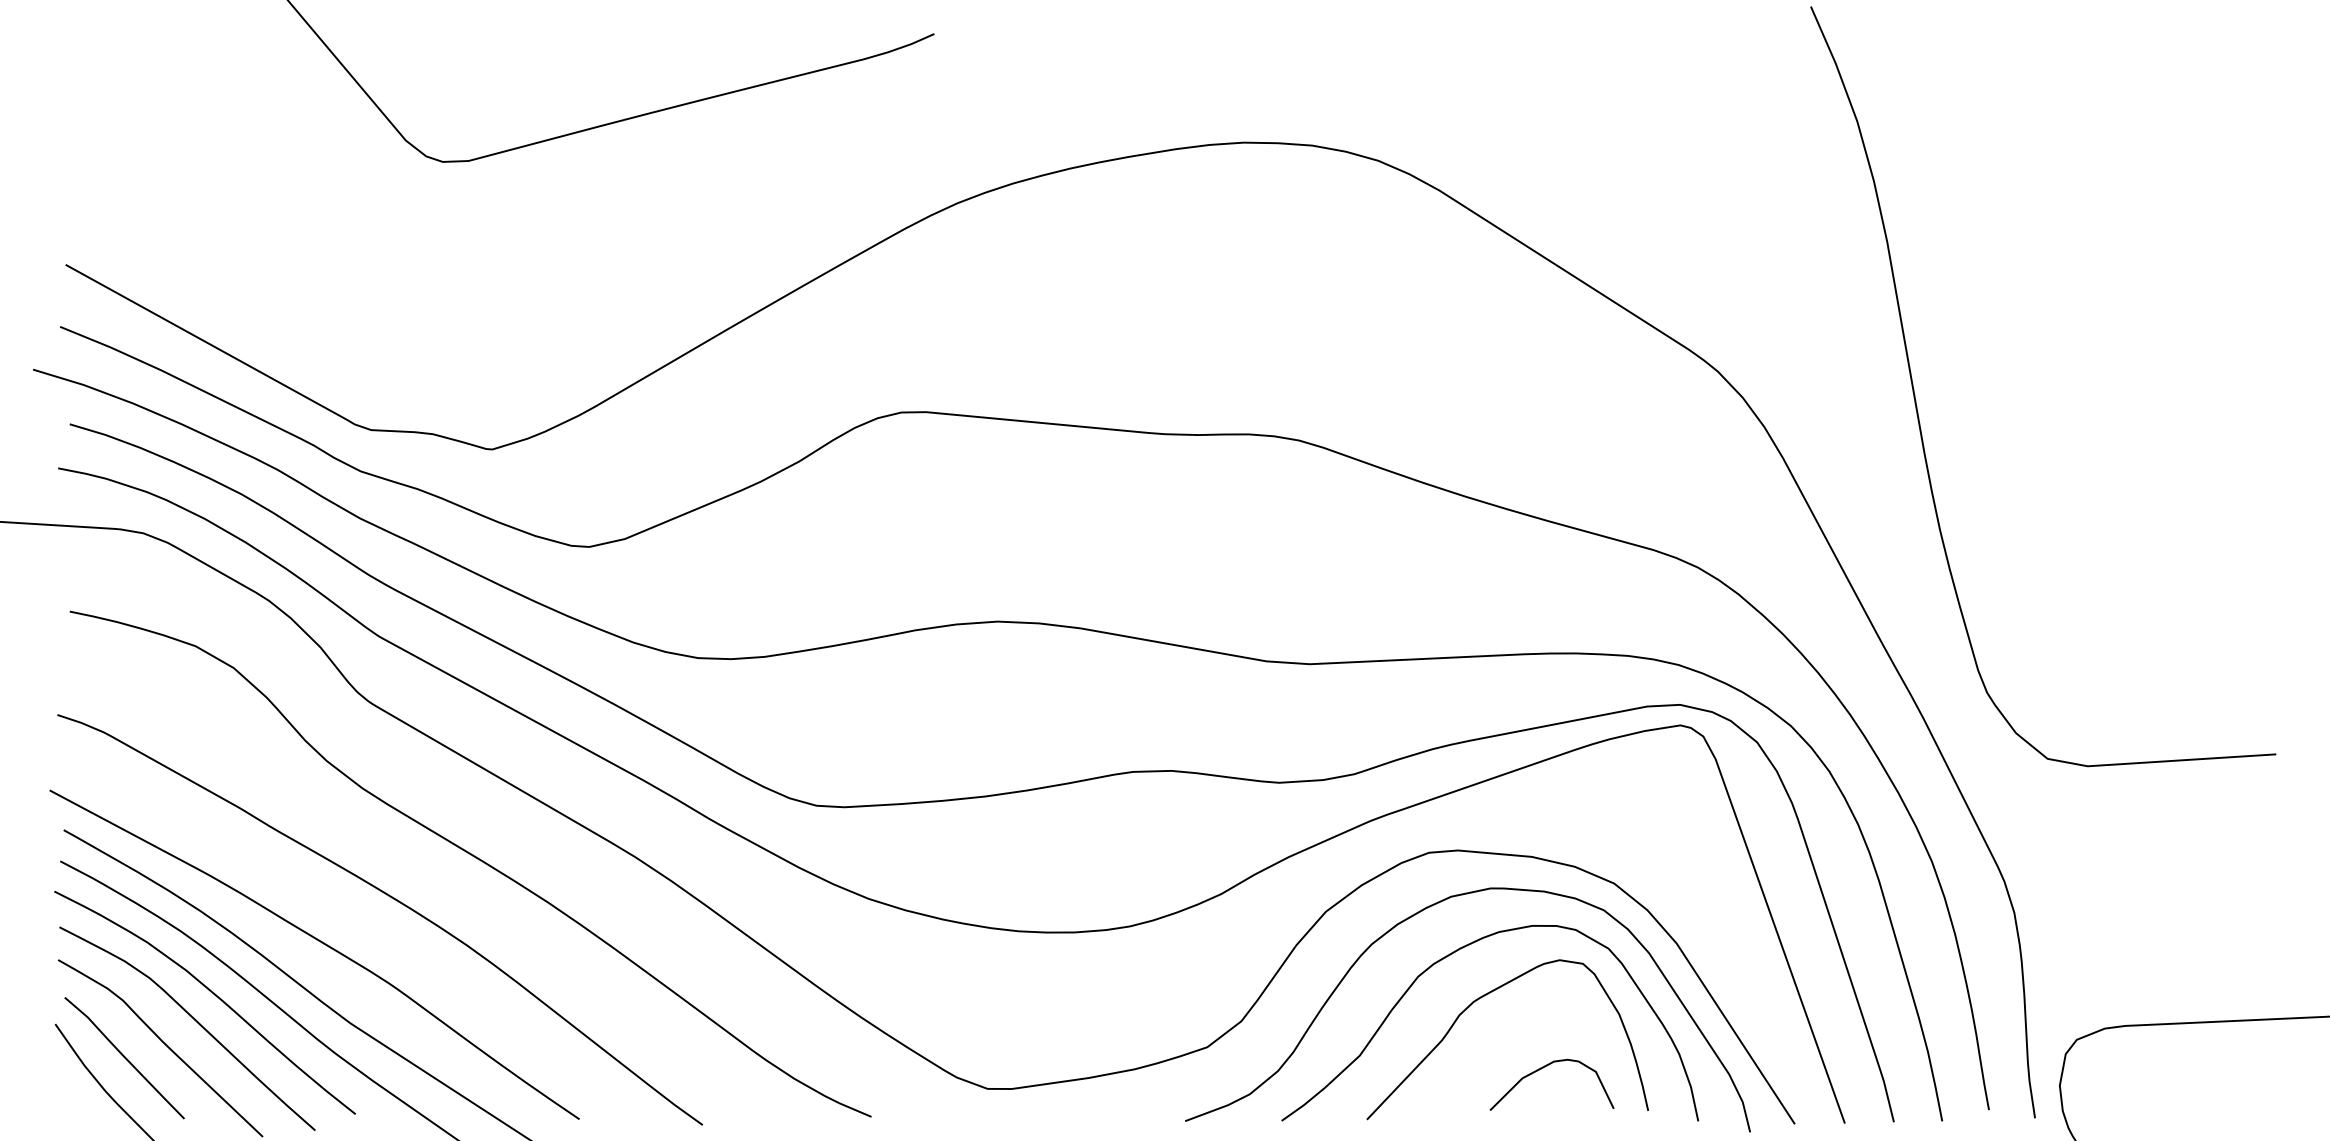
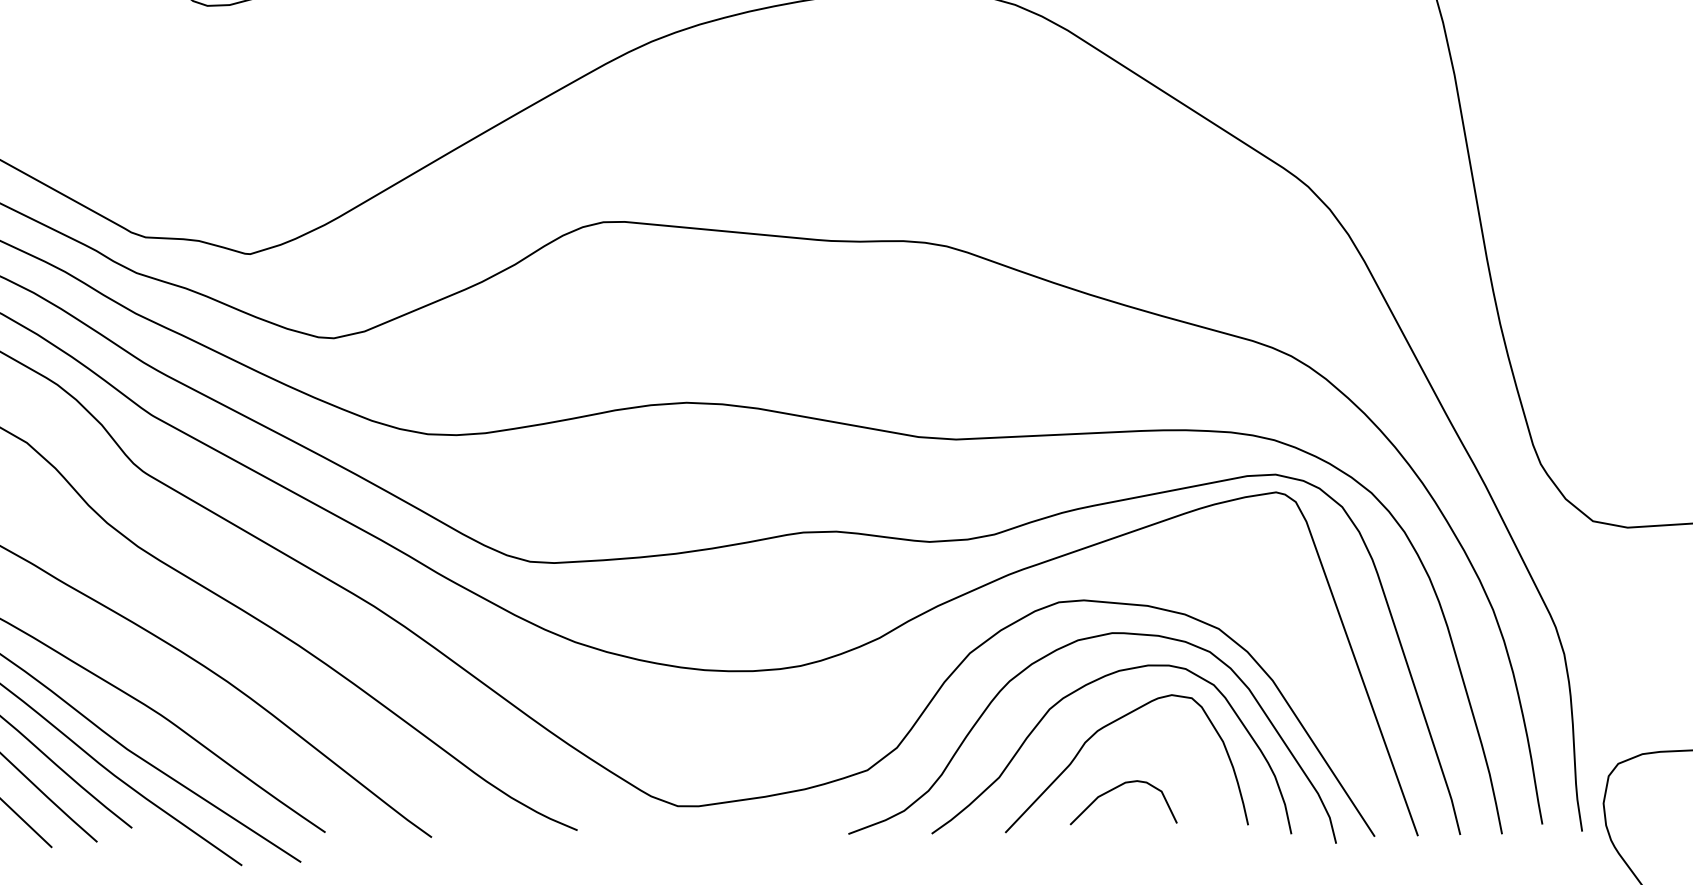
curve: (1543, 1068) -> (1116, 788), moved

